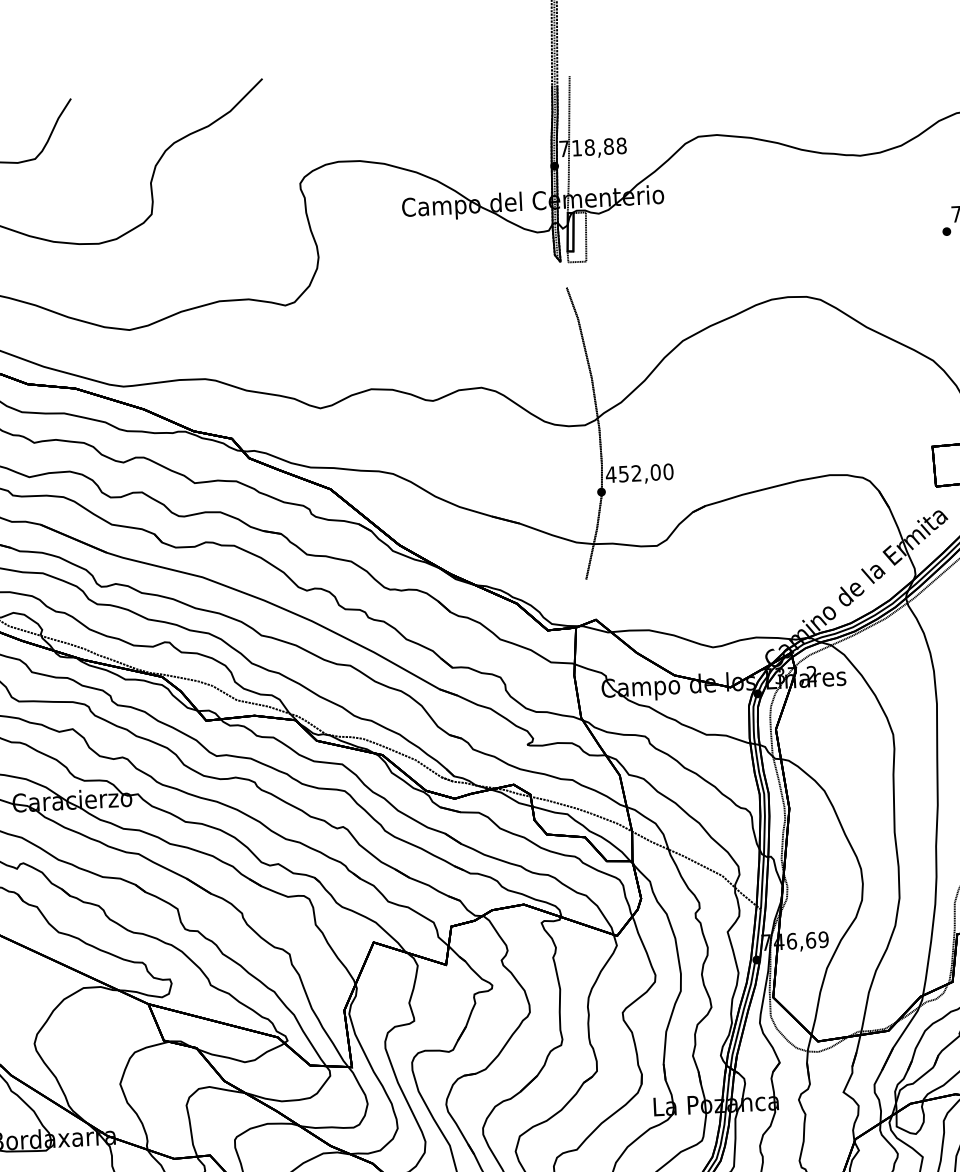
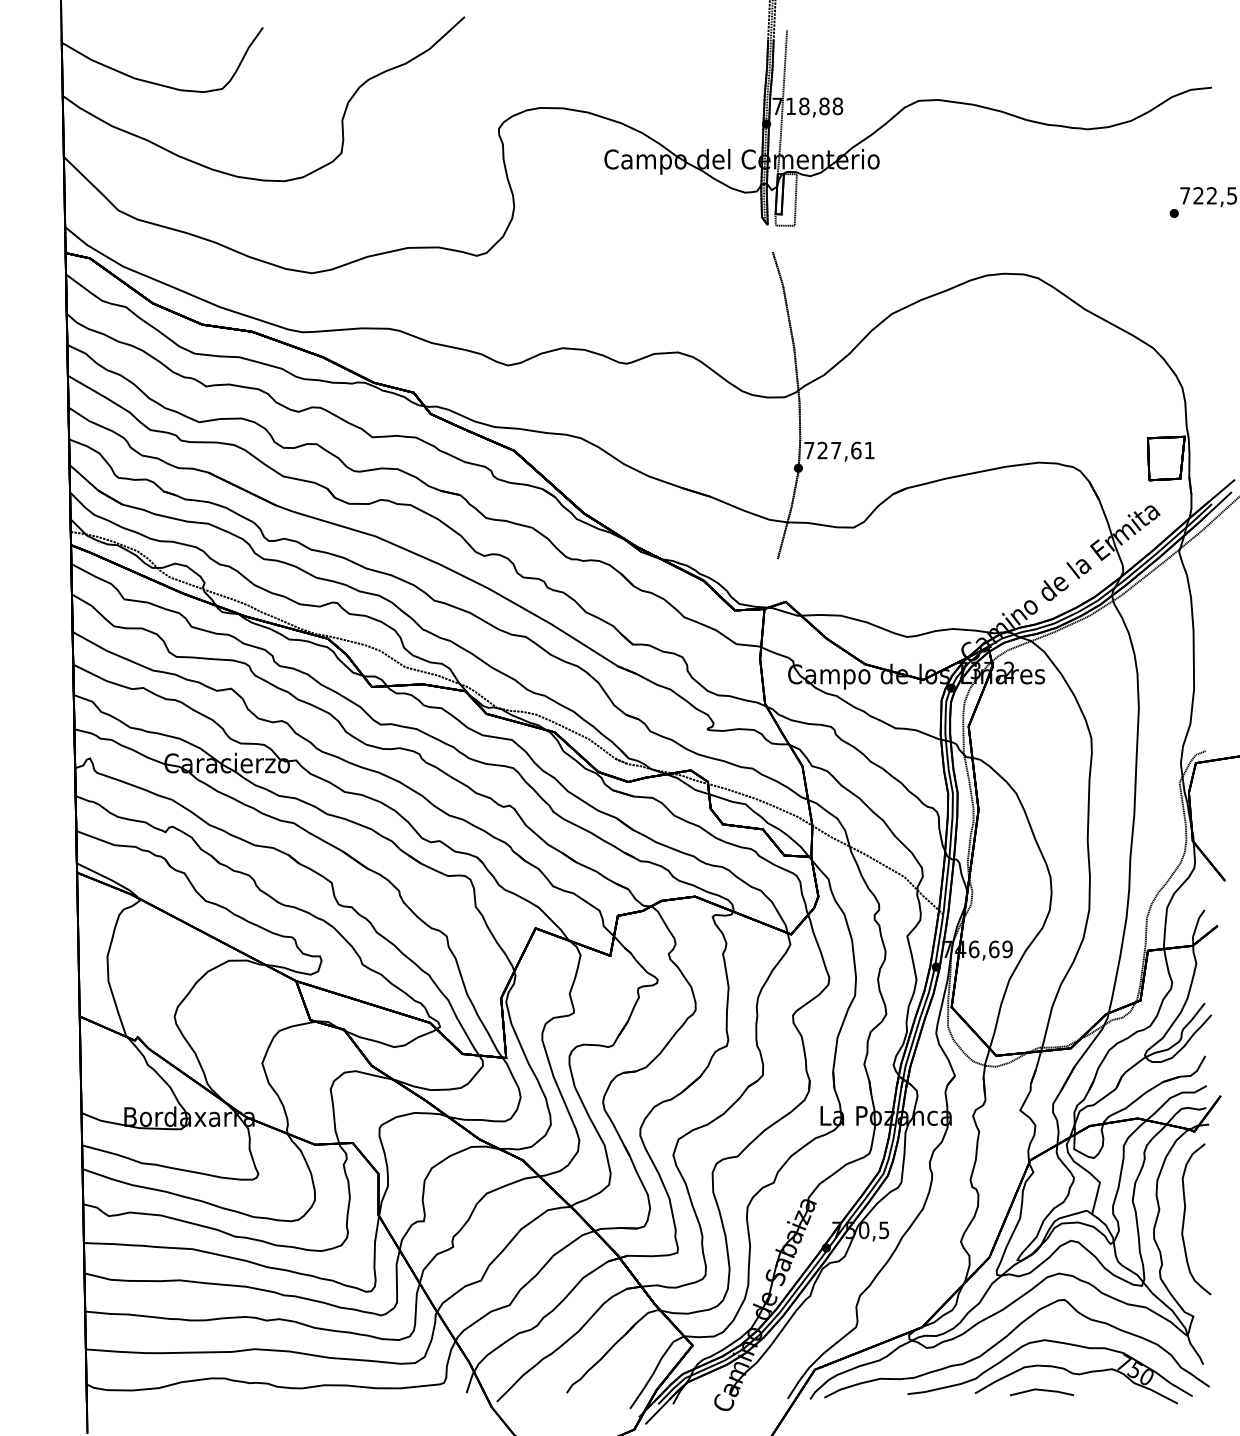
text: (638, 473) -> (838, 450), 452,00 -> 727,61

